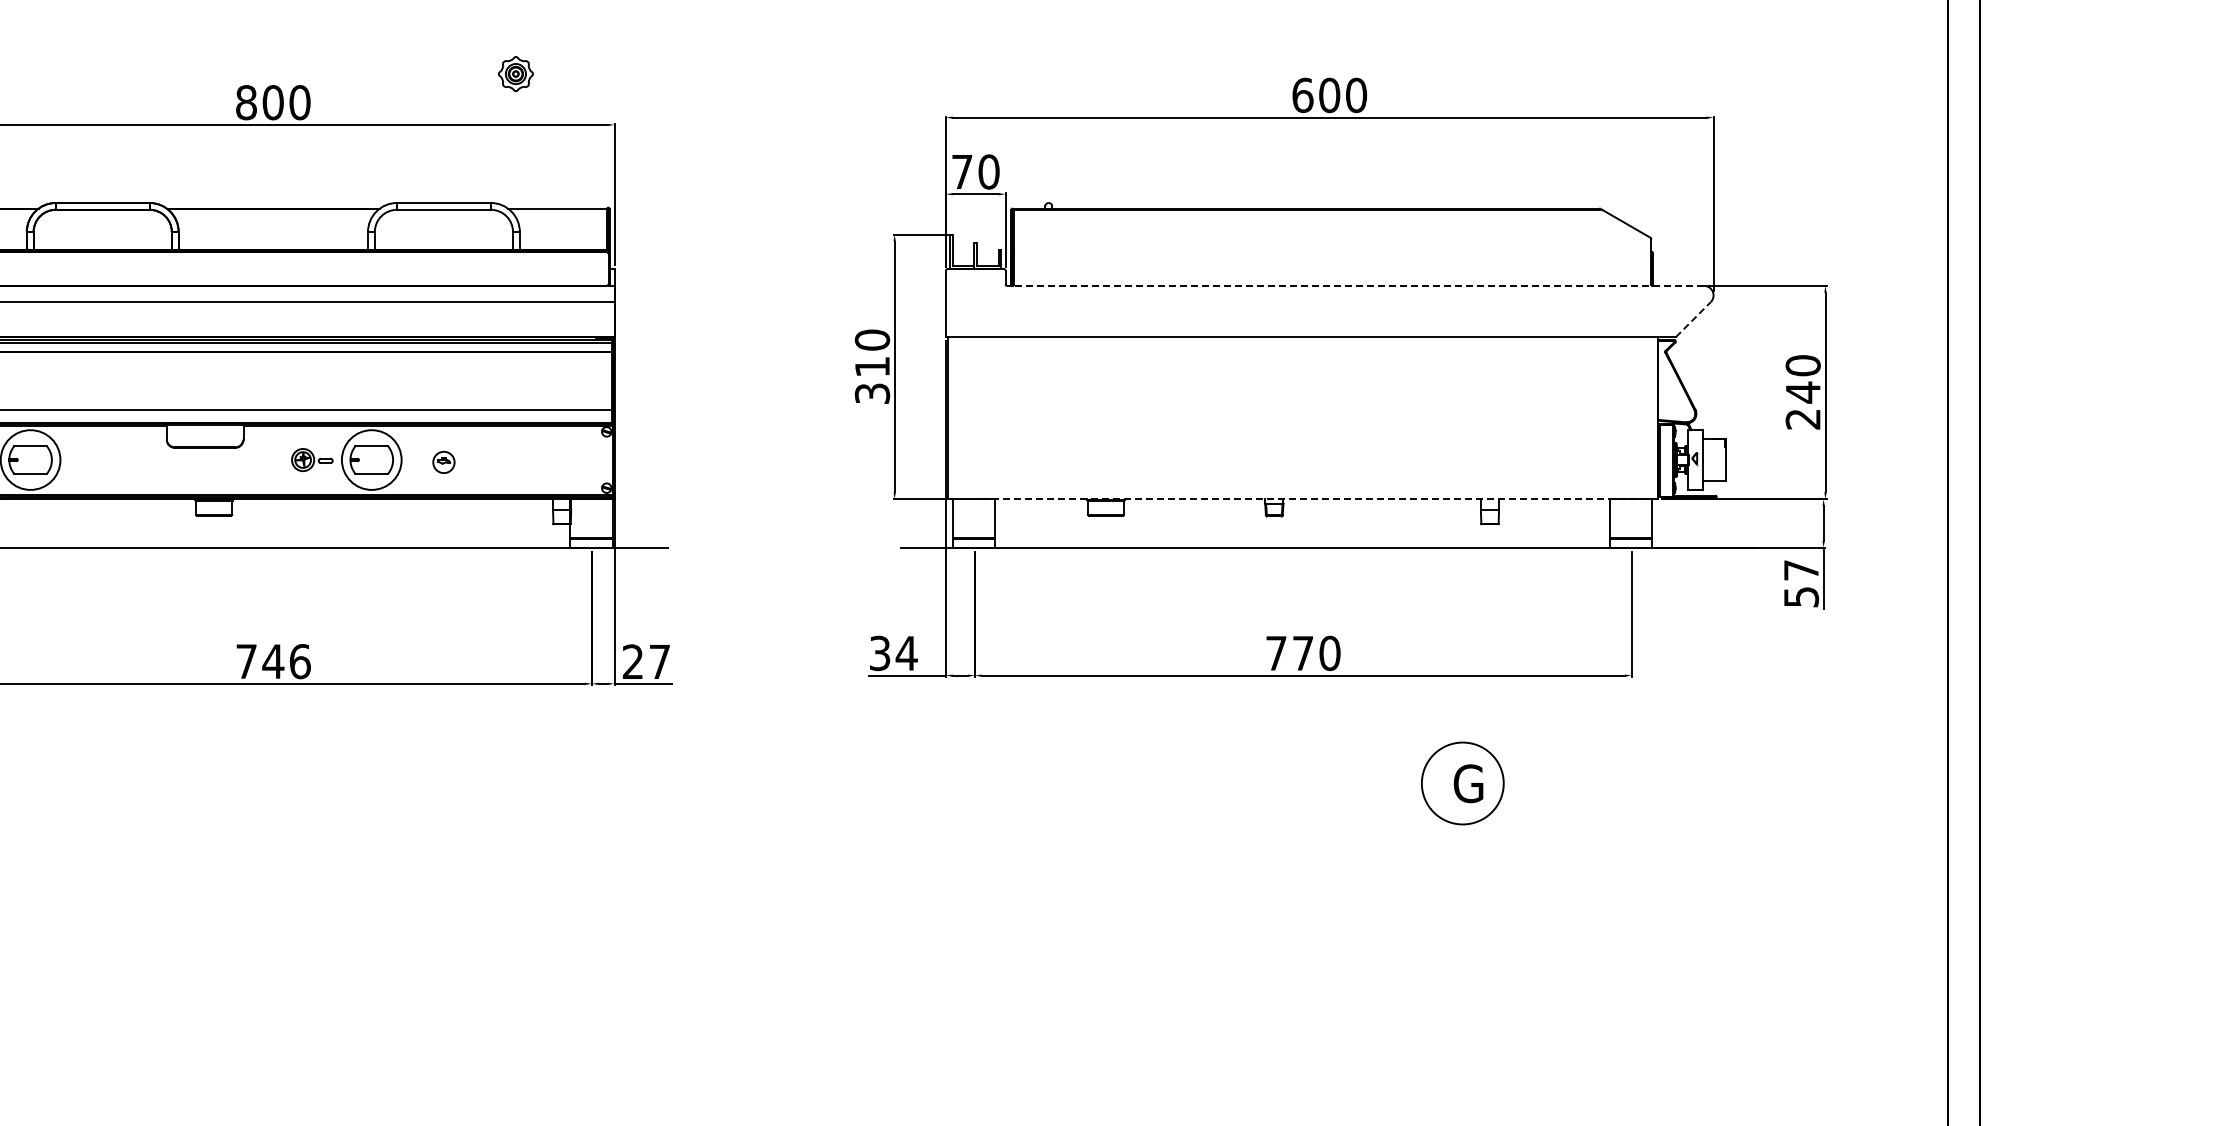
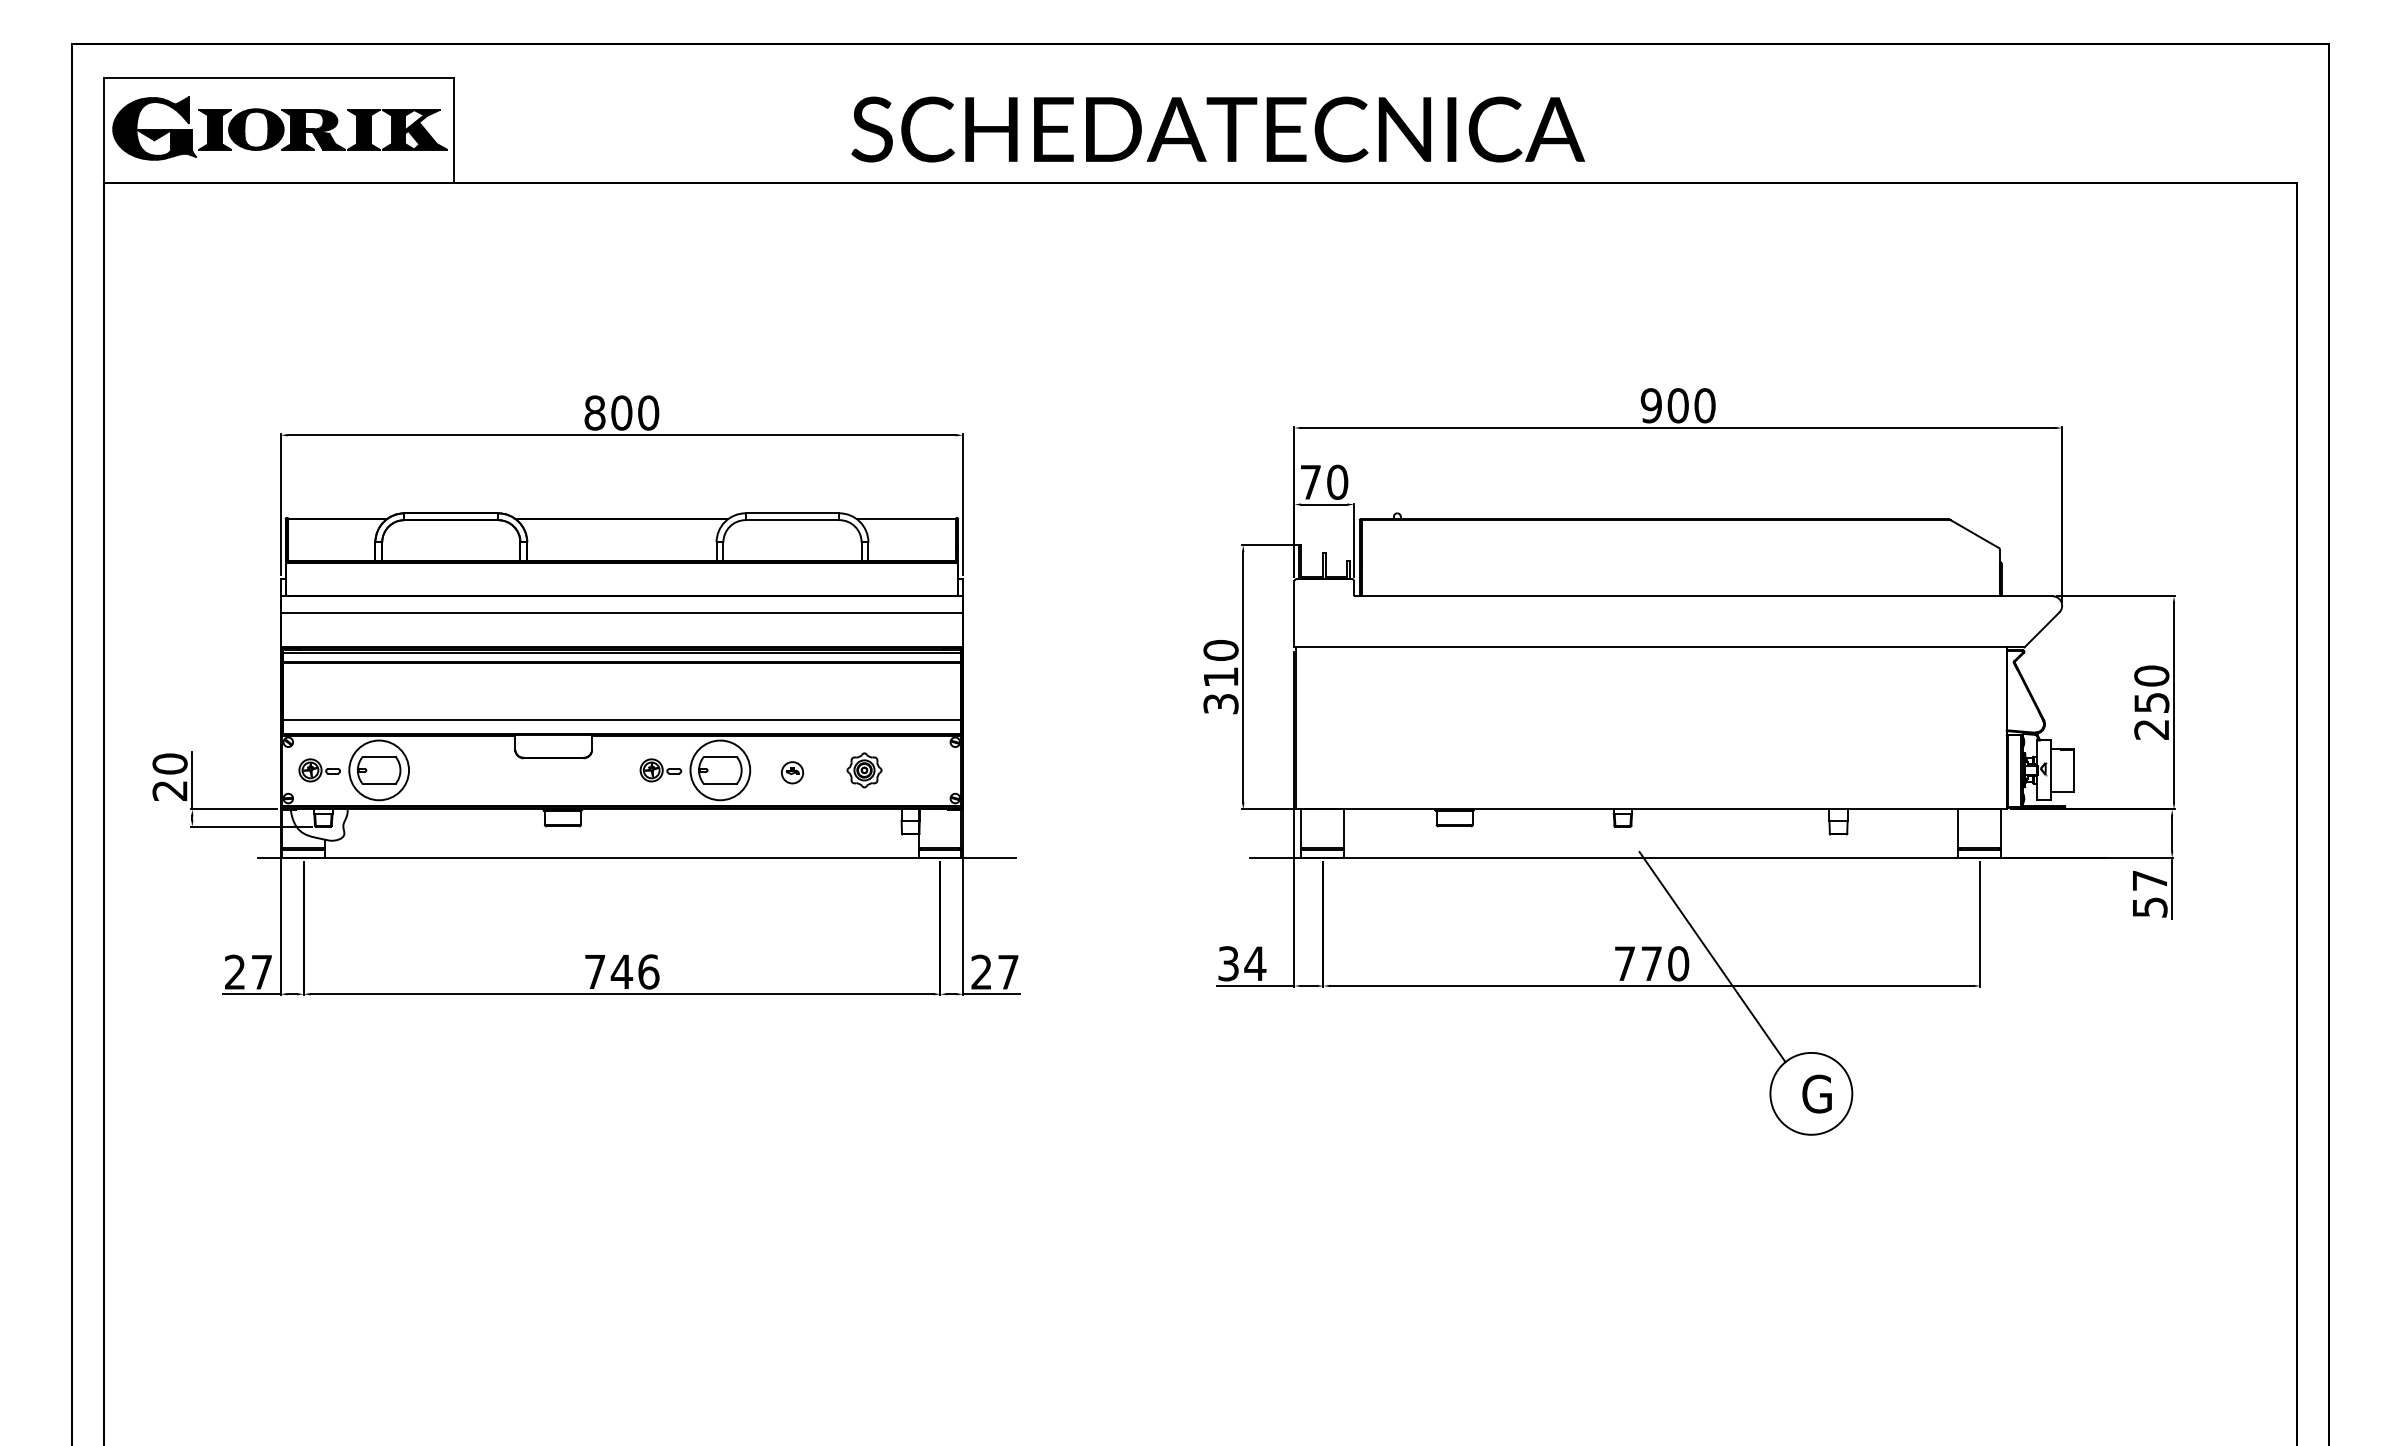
part: (515, 74) -> (864, 770), moved
text: (1302, 95) -> (1651, 405), 600 -> 900
line: (1354, 286) -> (1703, 596), dashed -> solid
line: (1692, 319) -> (2041, 629), dashed -> solid
text: (1802, 392) -> (2151, 702), 240 -> 250
line: (1303, 499) -> (1652, 809), dashed -> solid
line: (1363, 647) -> (1712, 957), added

